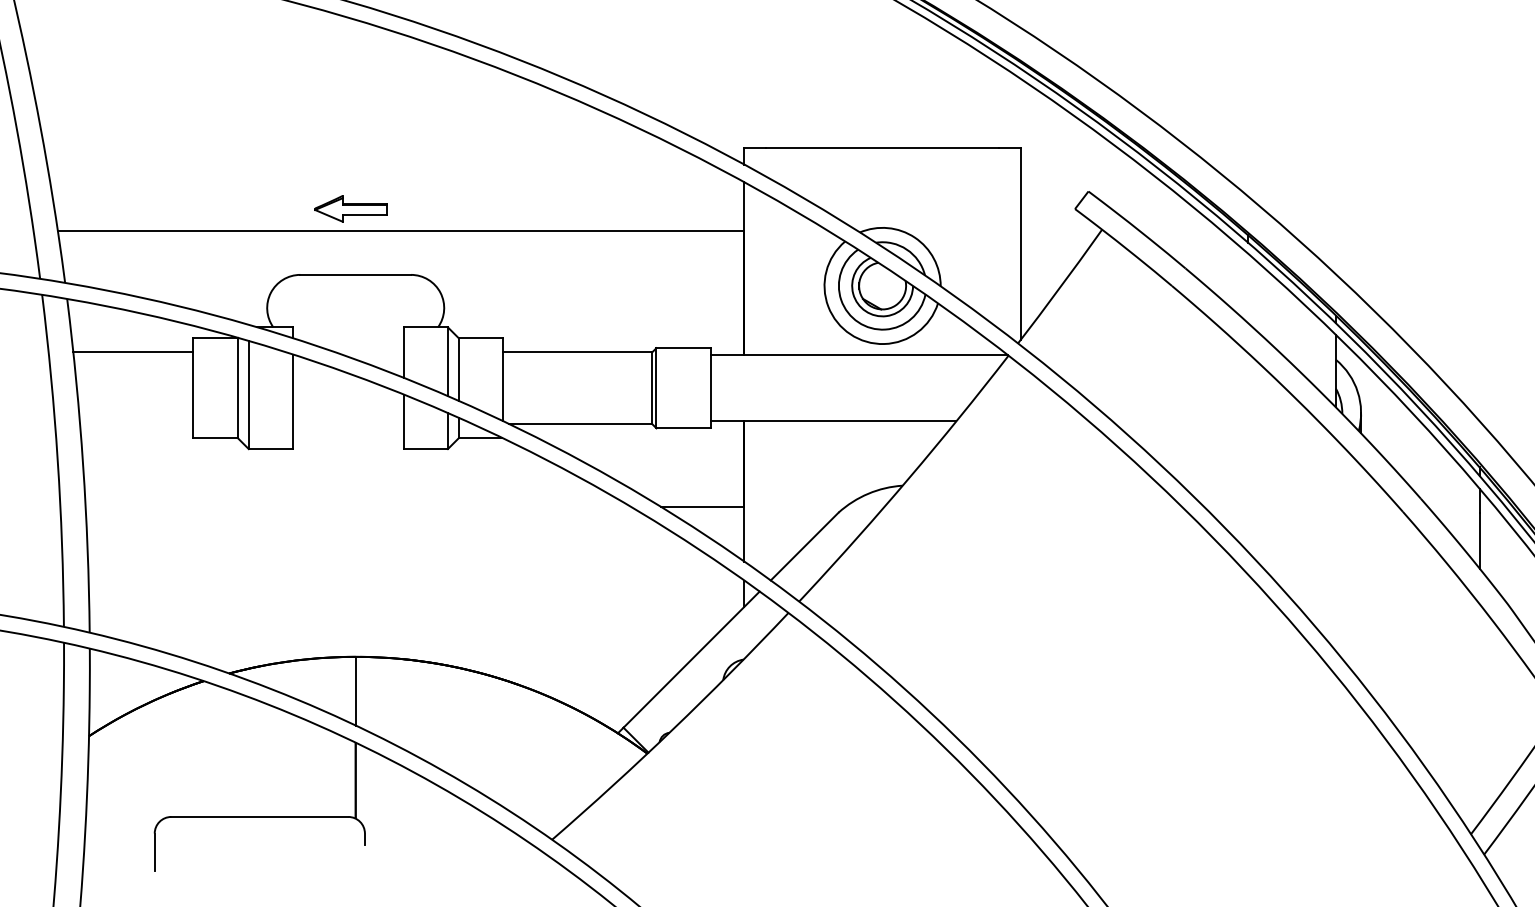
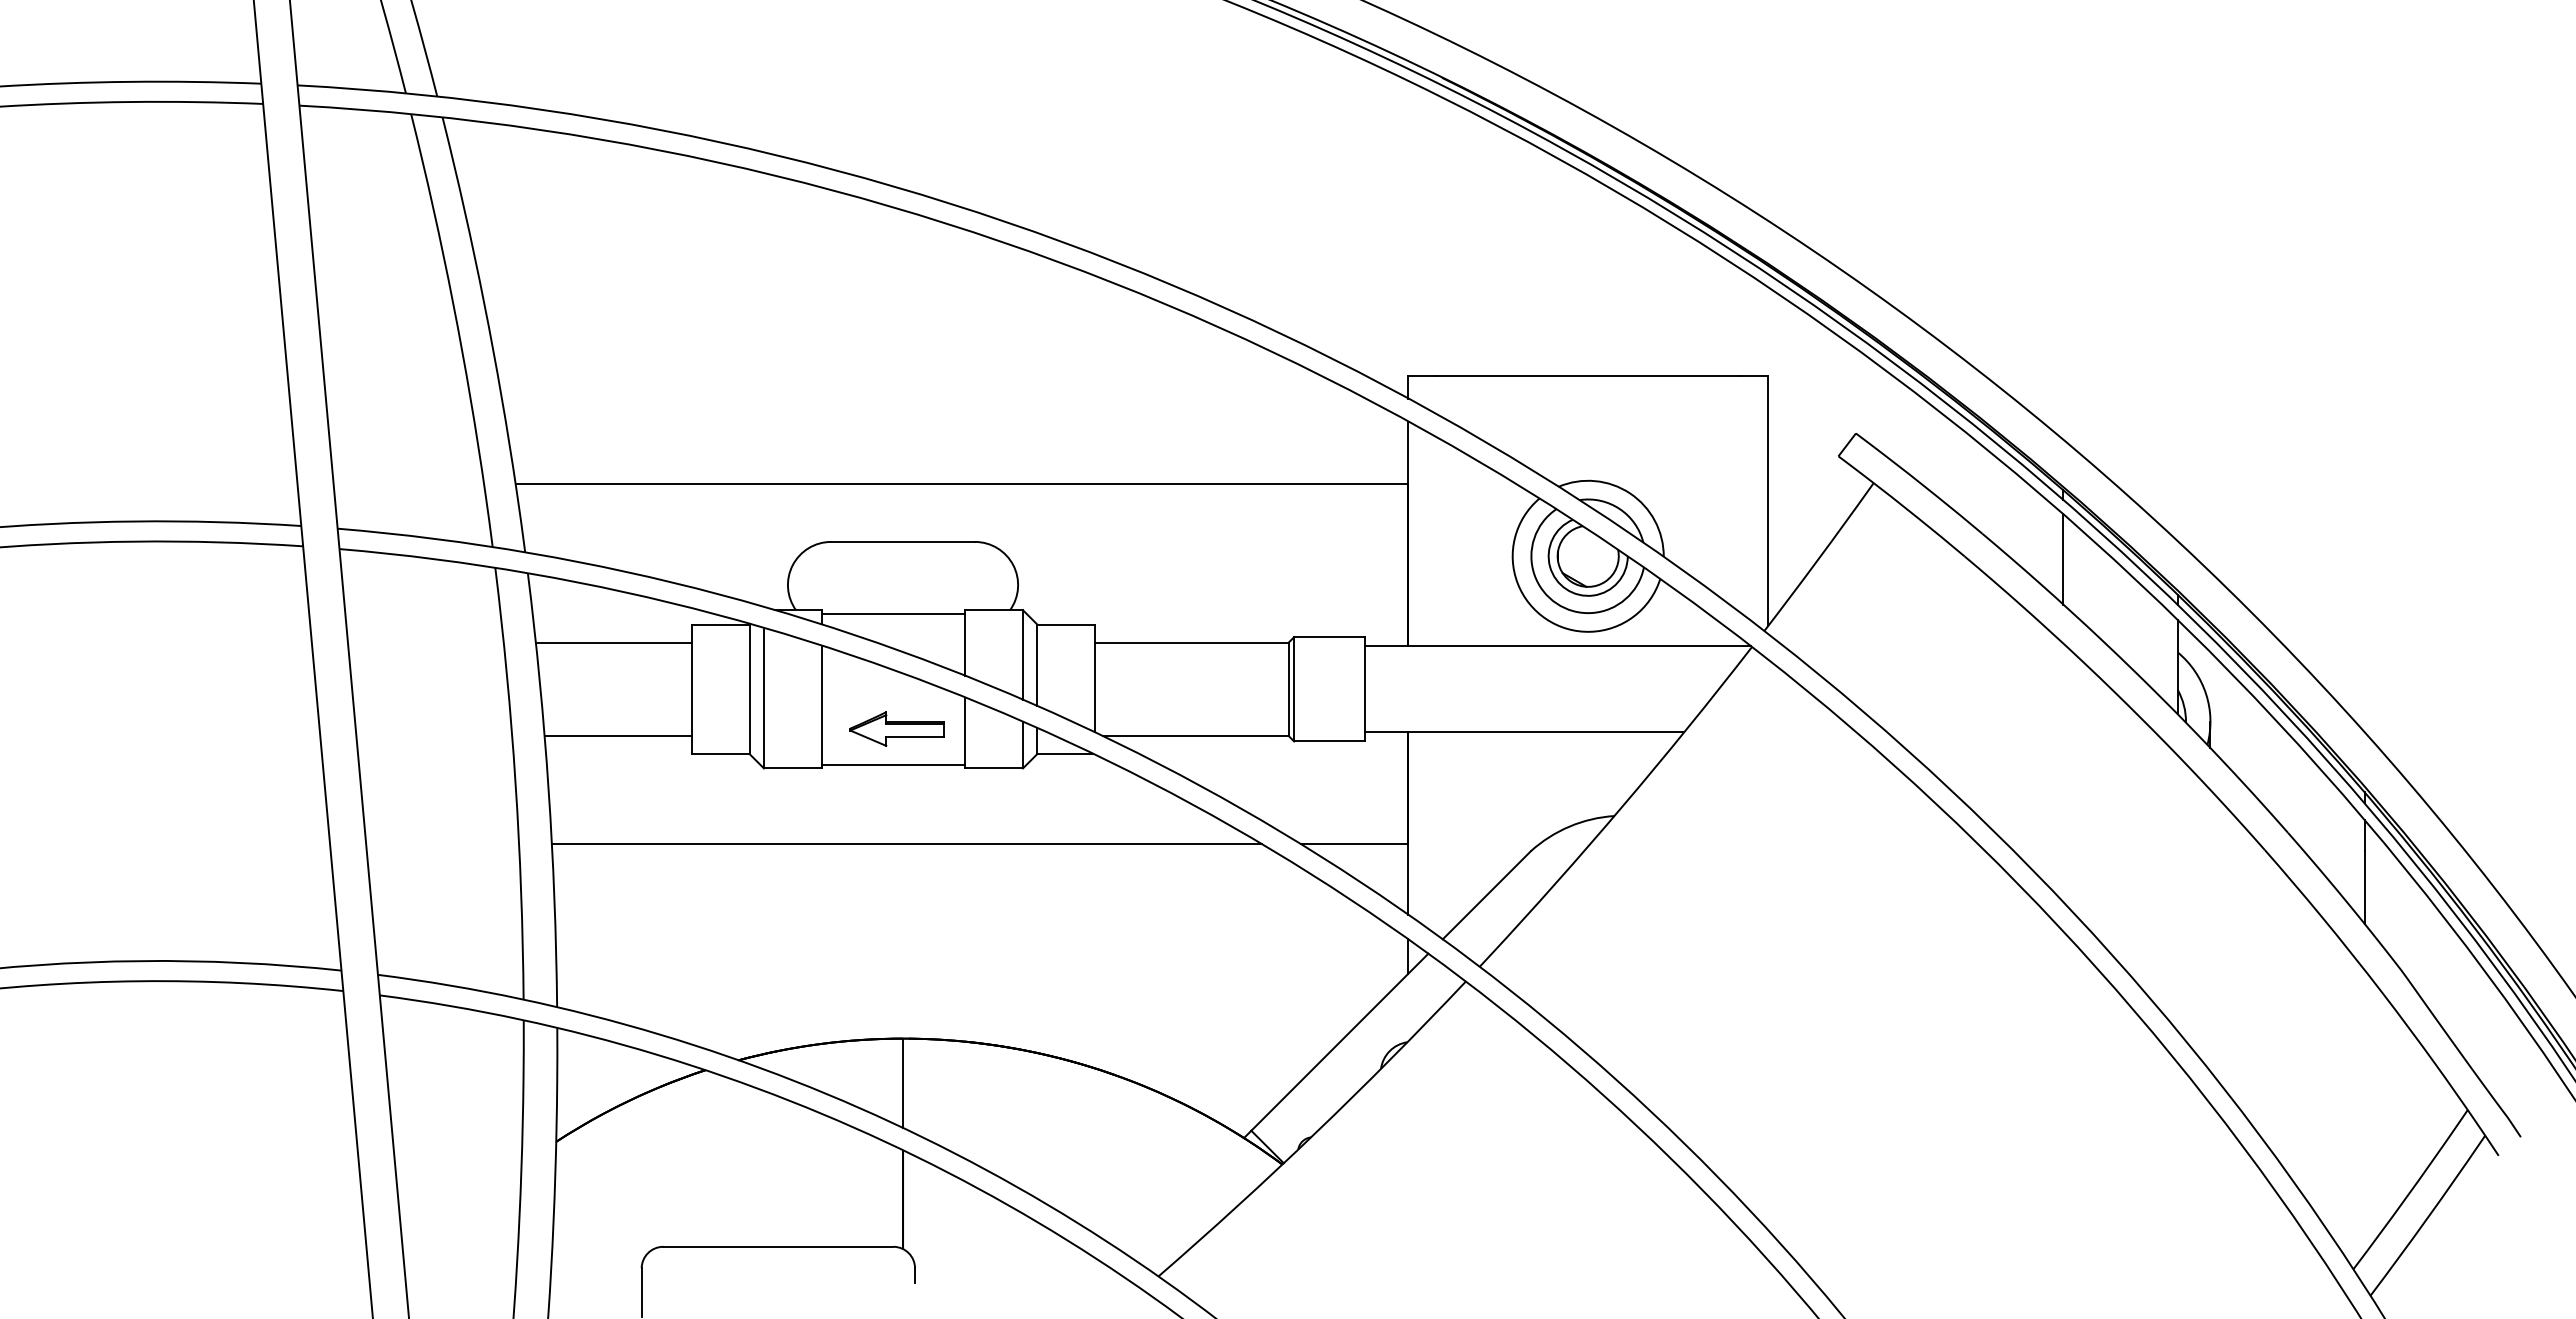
part: (350, 208) -> (896, 728), moved
line: (1248, 288) -> (2063, 559), added
line: (348, 329) -> (893, 613), added
line: (136, 424) -> (618, 736), added
line: (348, 446) -> (893, 764), added
line: (358, 507) -> (906, 844), added

